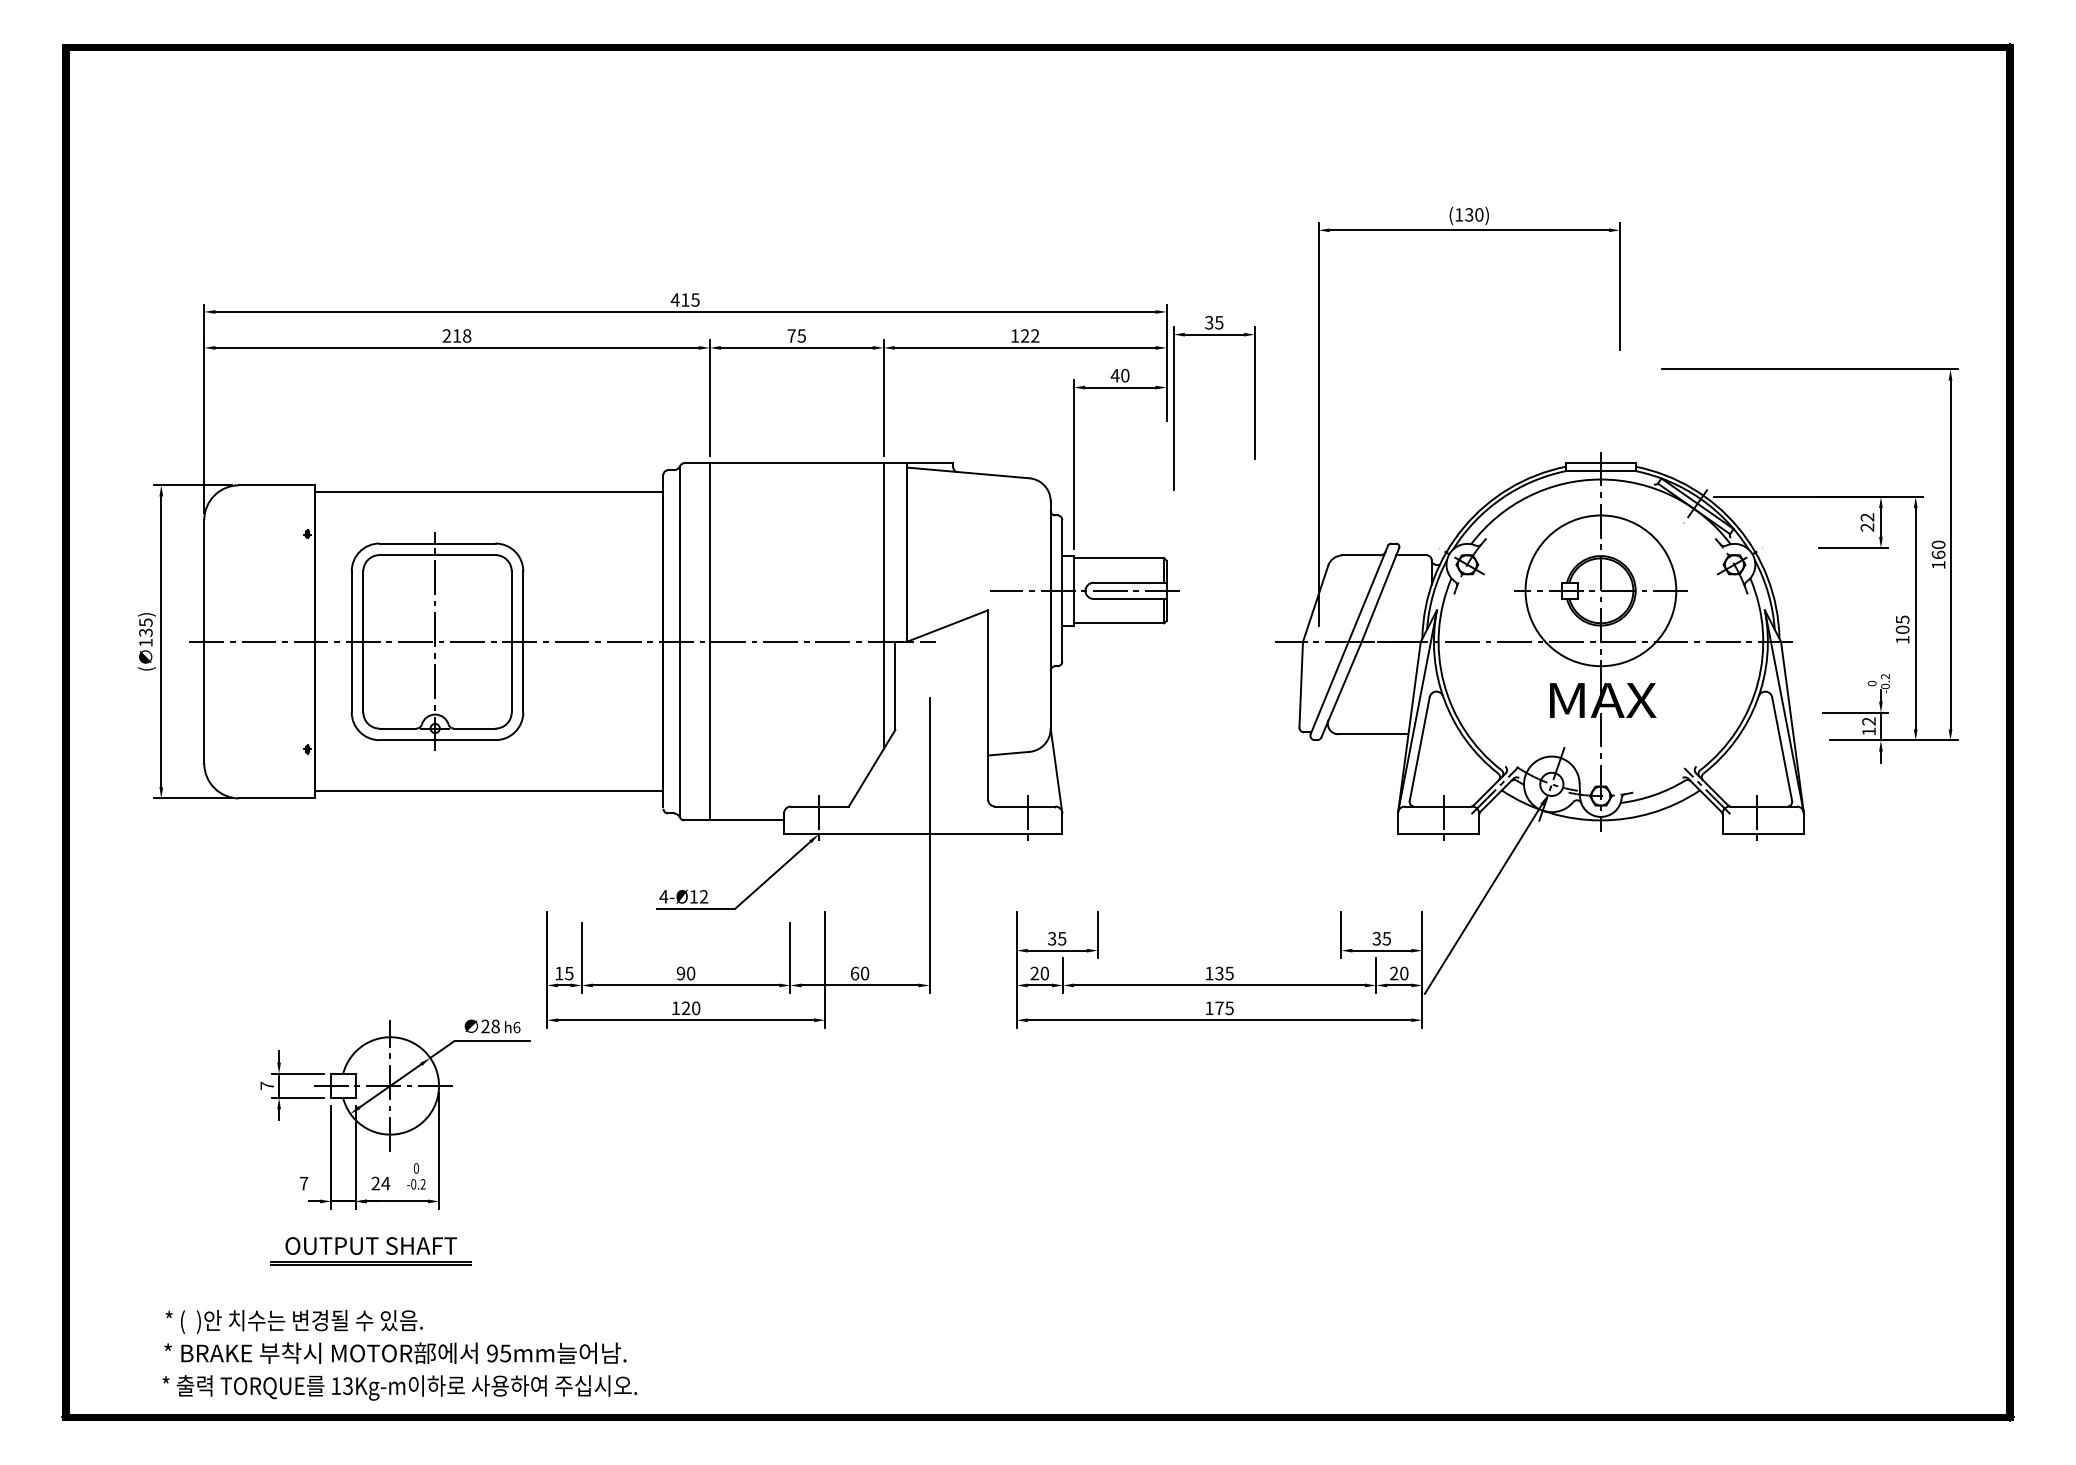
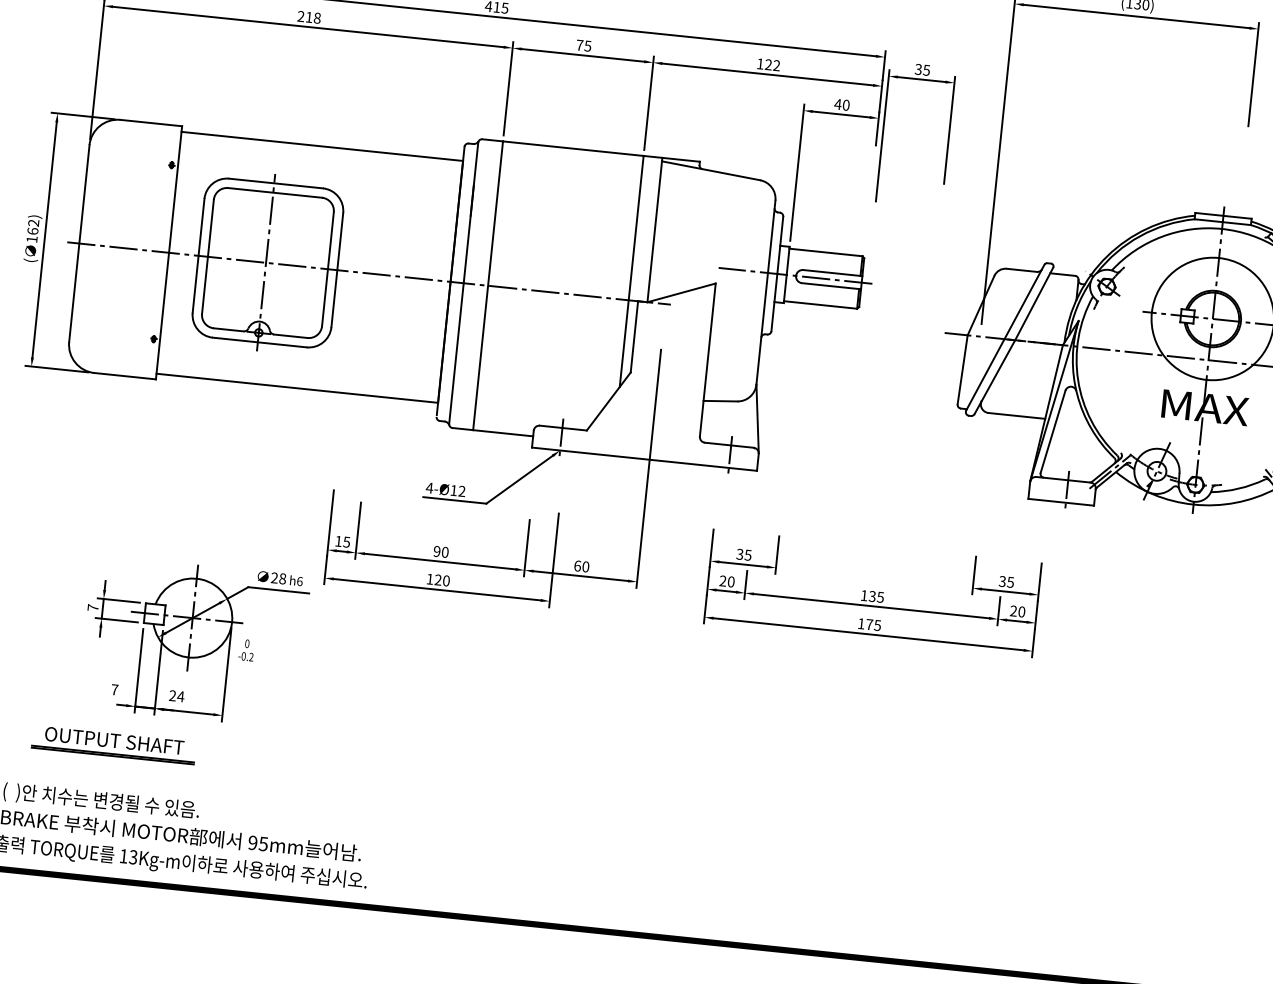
text: (145, 627) -> (33, 227), 135) -> 162)
line: (1482, 898) -> (1091, 557), removed
text: (416, 1176) -> (246, 650), moved
part: (370, 1251) -> (113, 745), moved

